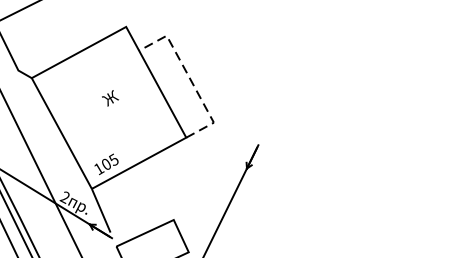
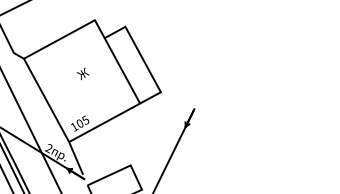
line: (189, 79) -> (142, 59), dashed -> solid

